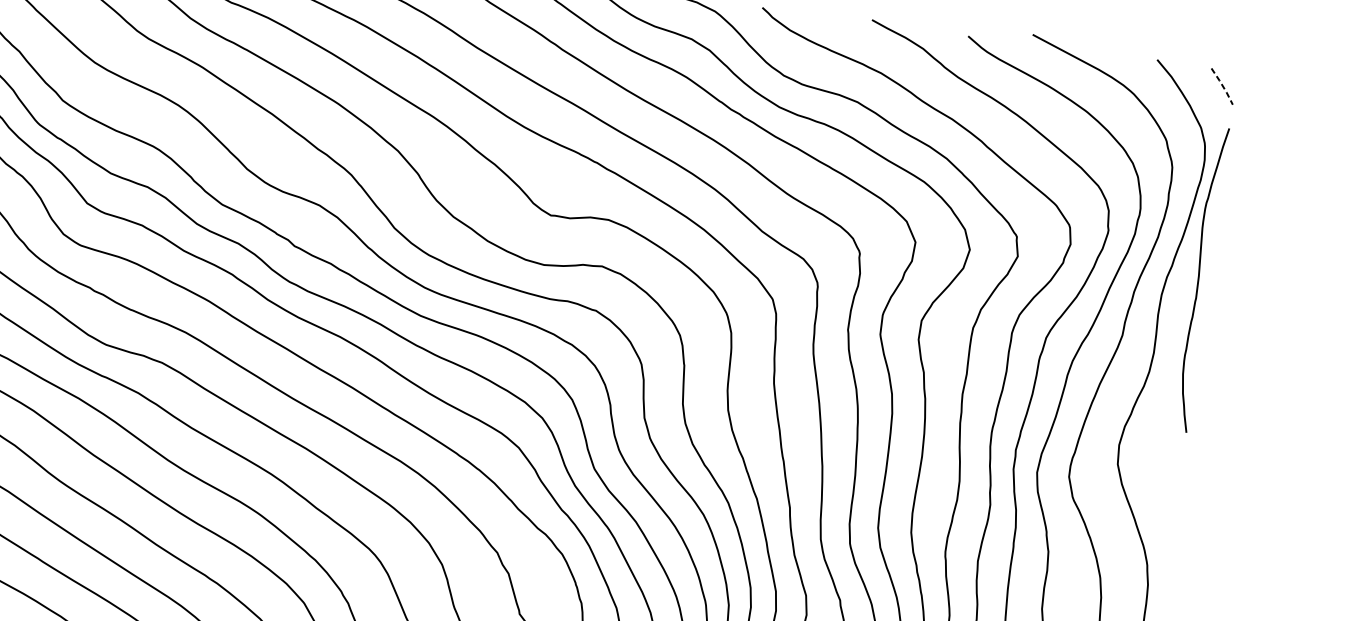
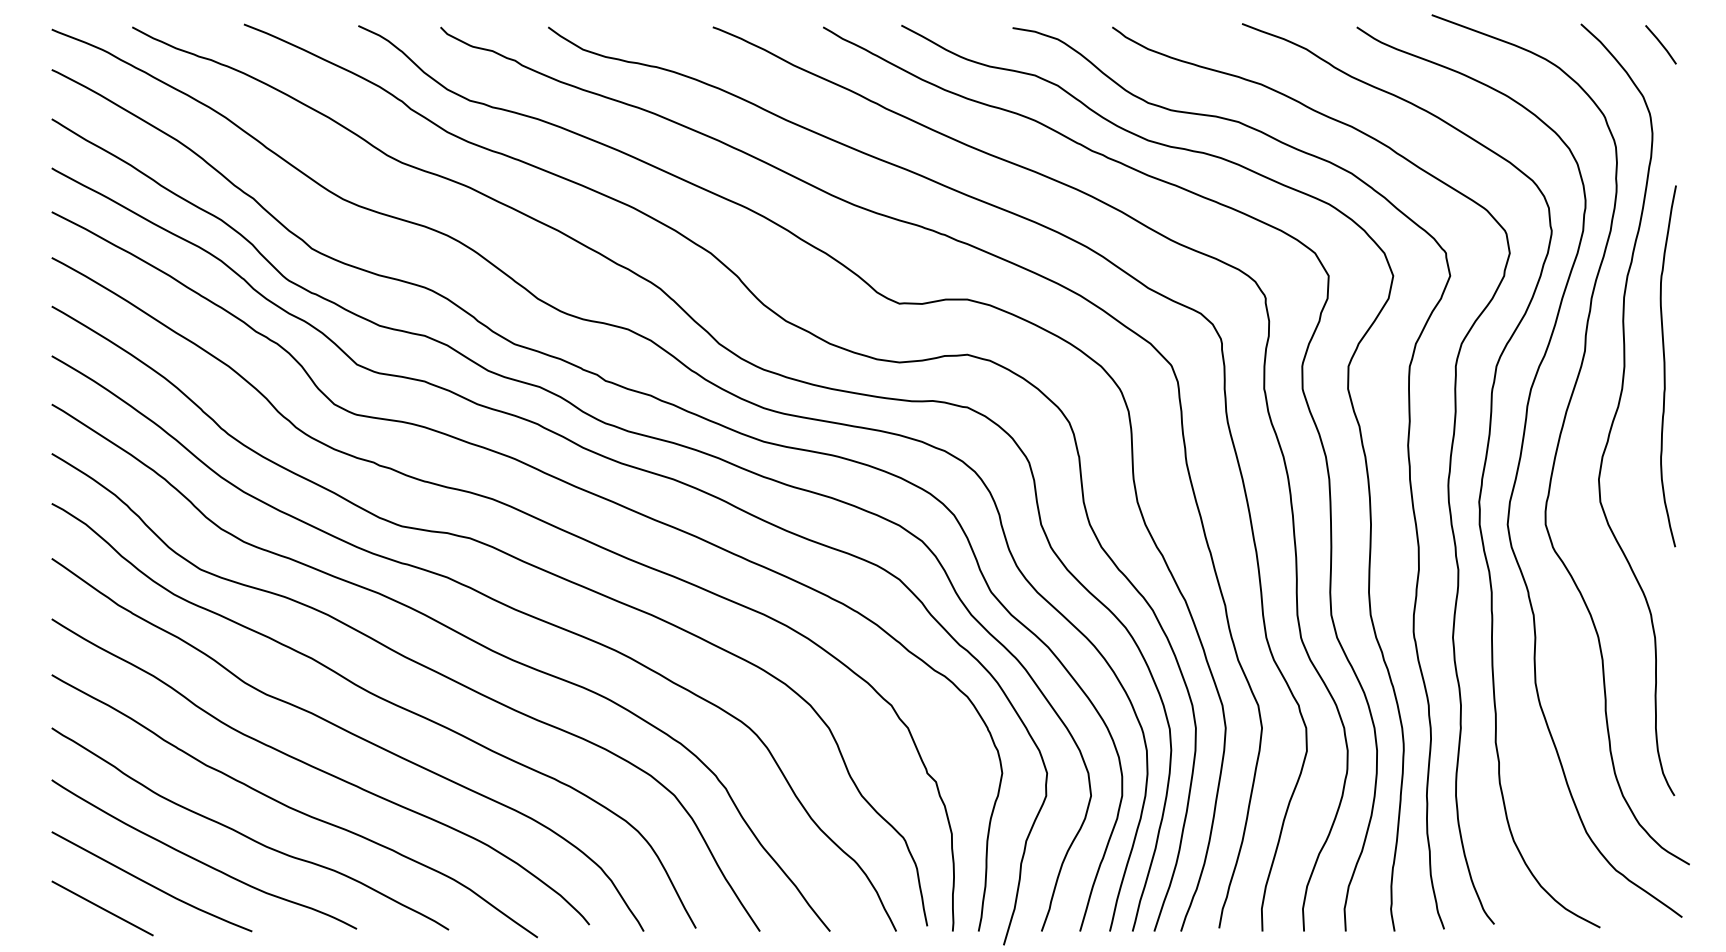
line: (1222, 86) -> (1661, 44), dashed -> solid
curve: (1199, 279) -> (1665, 366), moved

